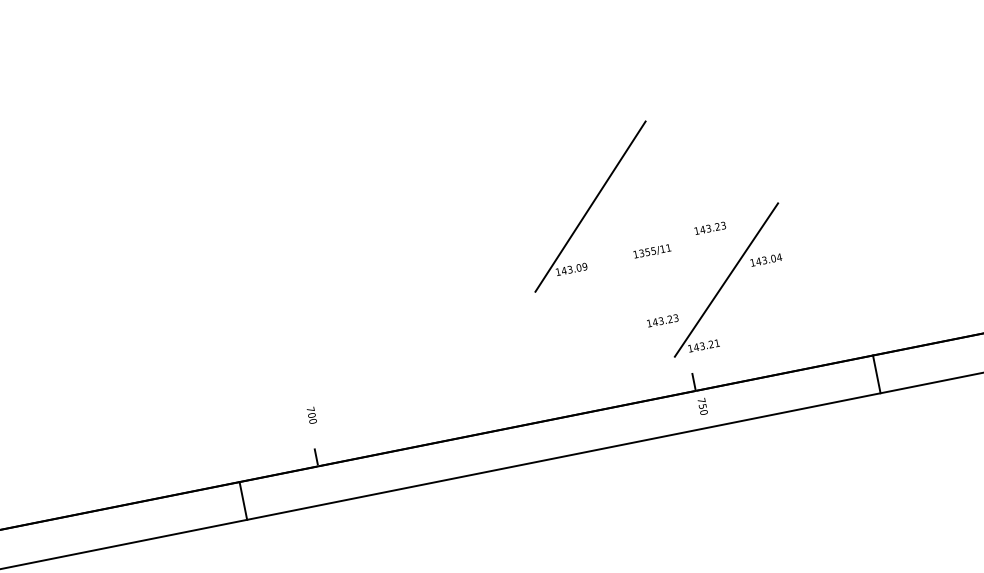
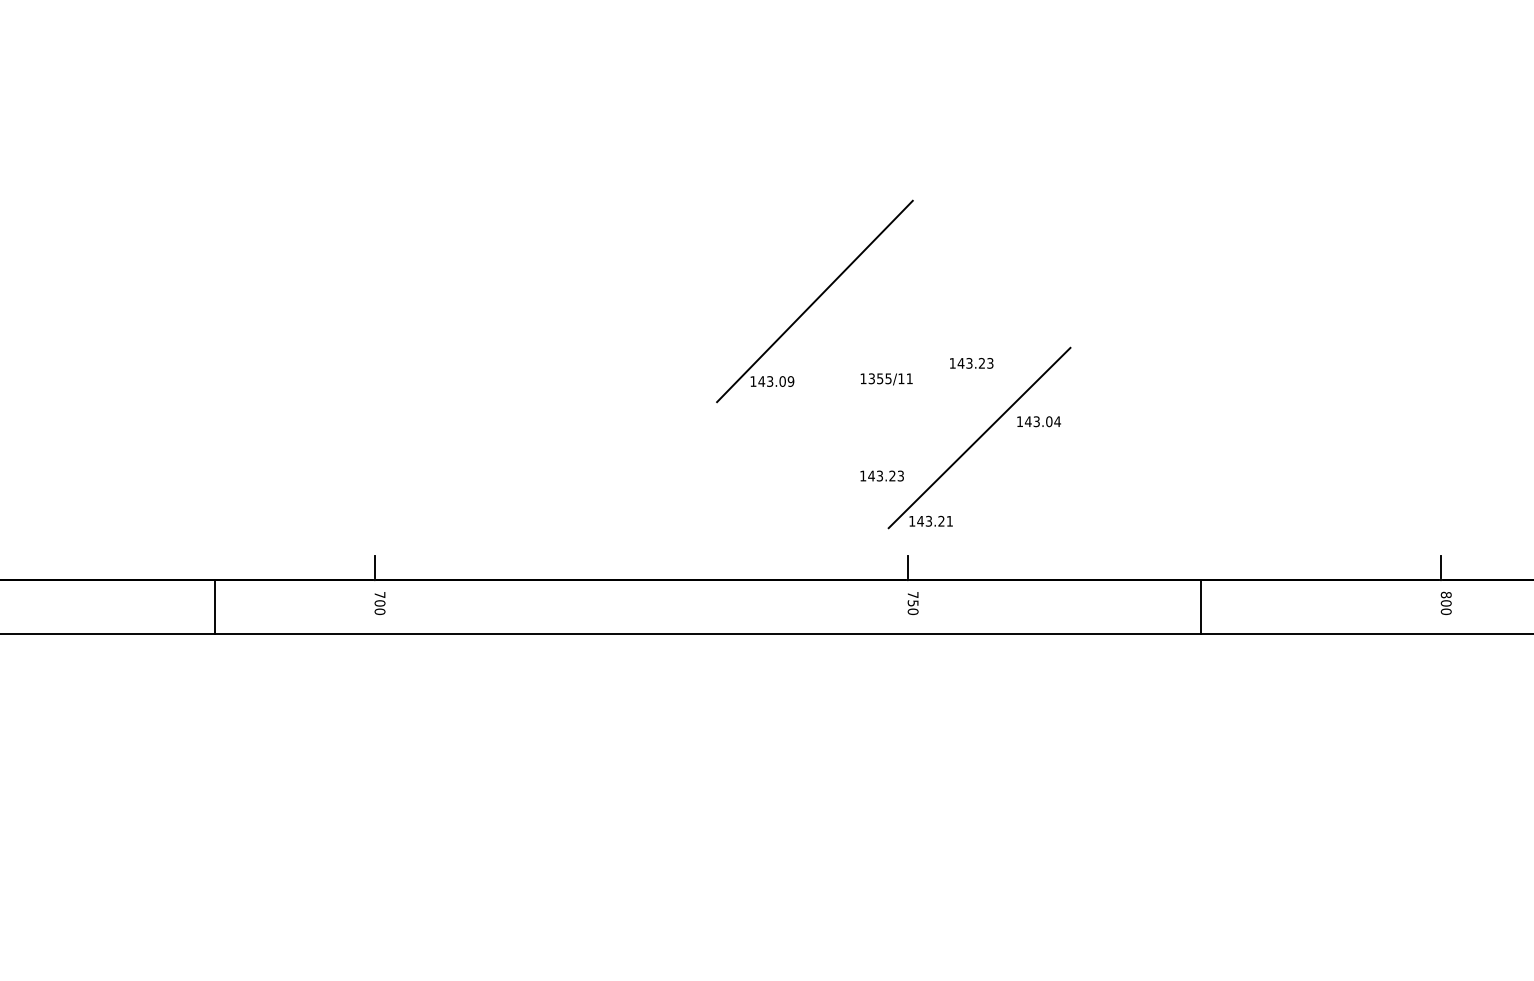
line: (877, 374) -> (1201, 606), moved
text: (311, 415) -> (379, 603), moved
line: (243, 500) -> (214, 606), moved

